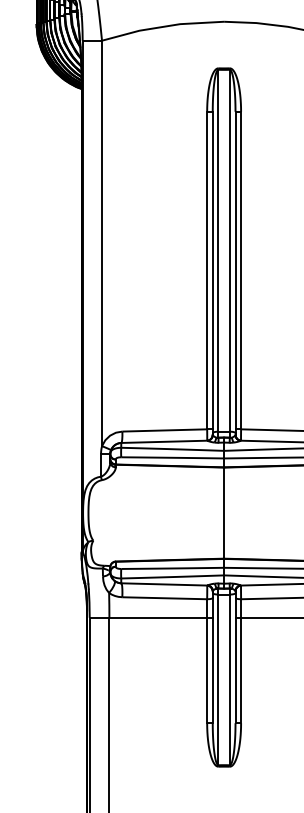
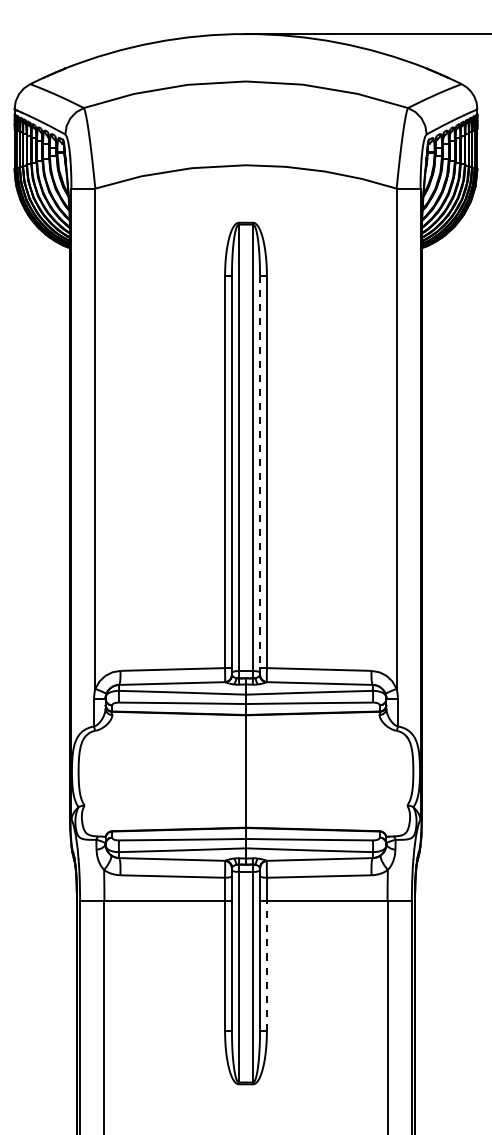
line: (235, 270) -> (260, 472), solid -> dashed
line: (240, 670) -> (266, 965), solid -> dashed

